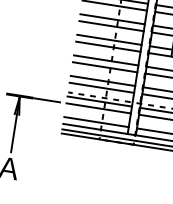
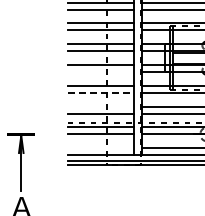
line: (107, 46) -> (100, 71), removed
line: (105, 67) -> (101, 92), solid -> dashed
line: (102, 80) -> (100, 106), removed
line: (46, 100) -> (48, 134), removed
line: (95, 122) -> (100, 148), removed

